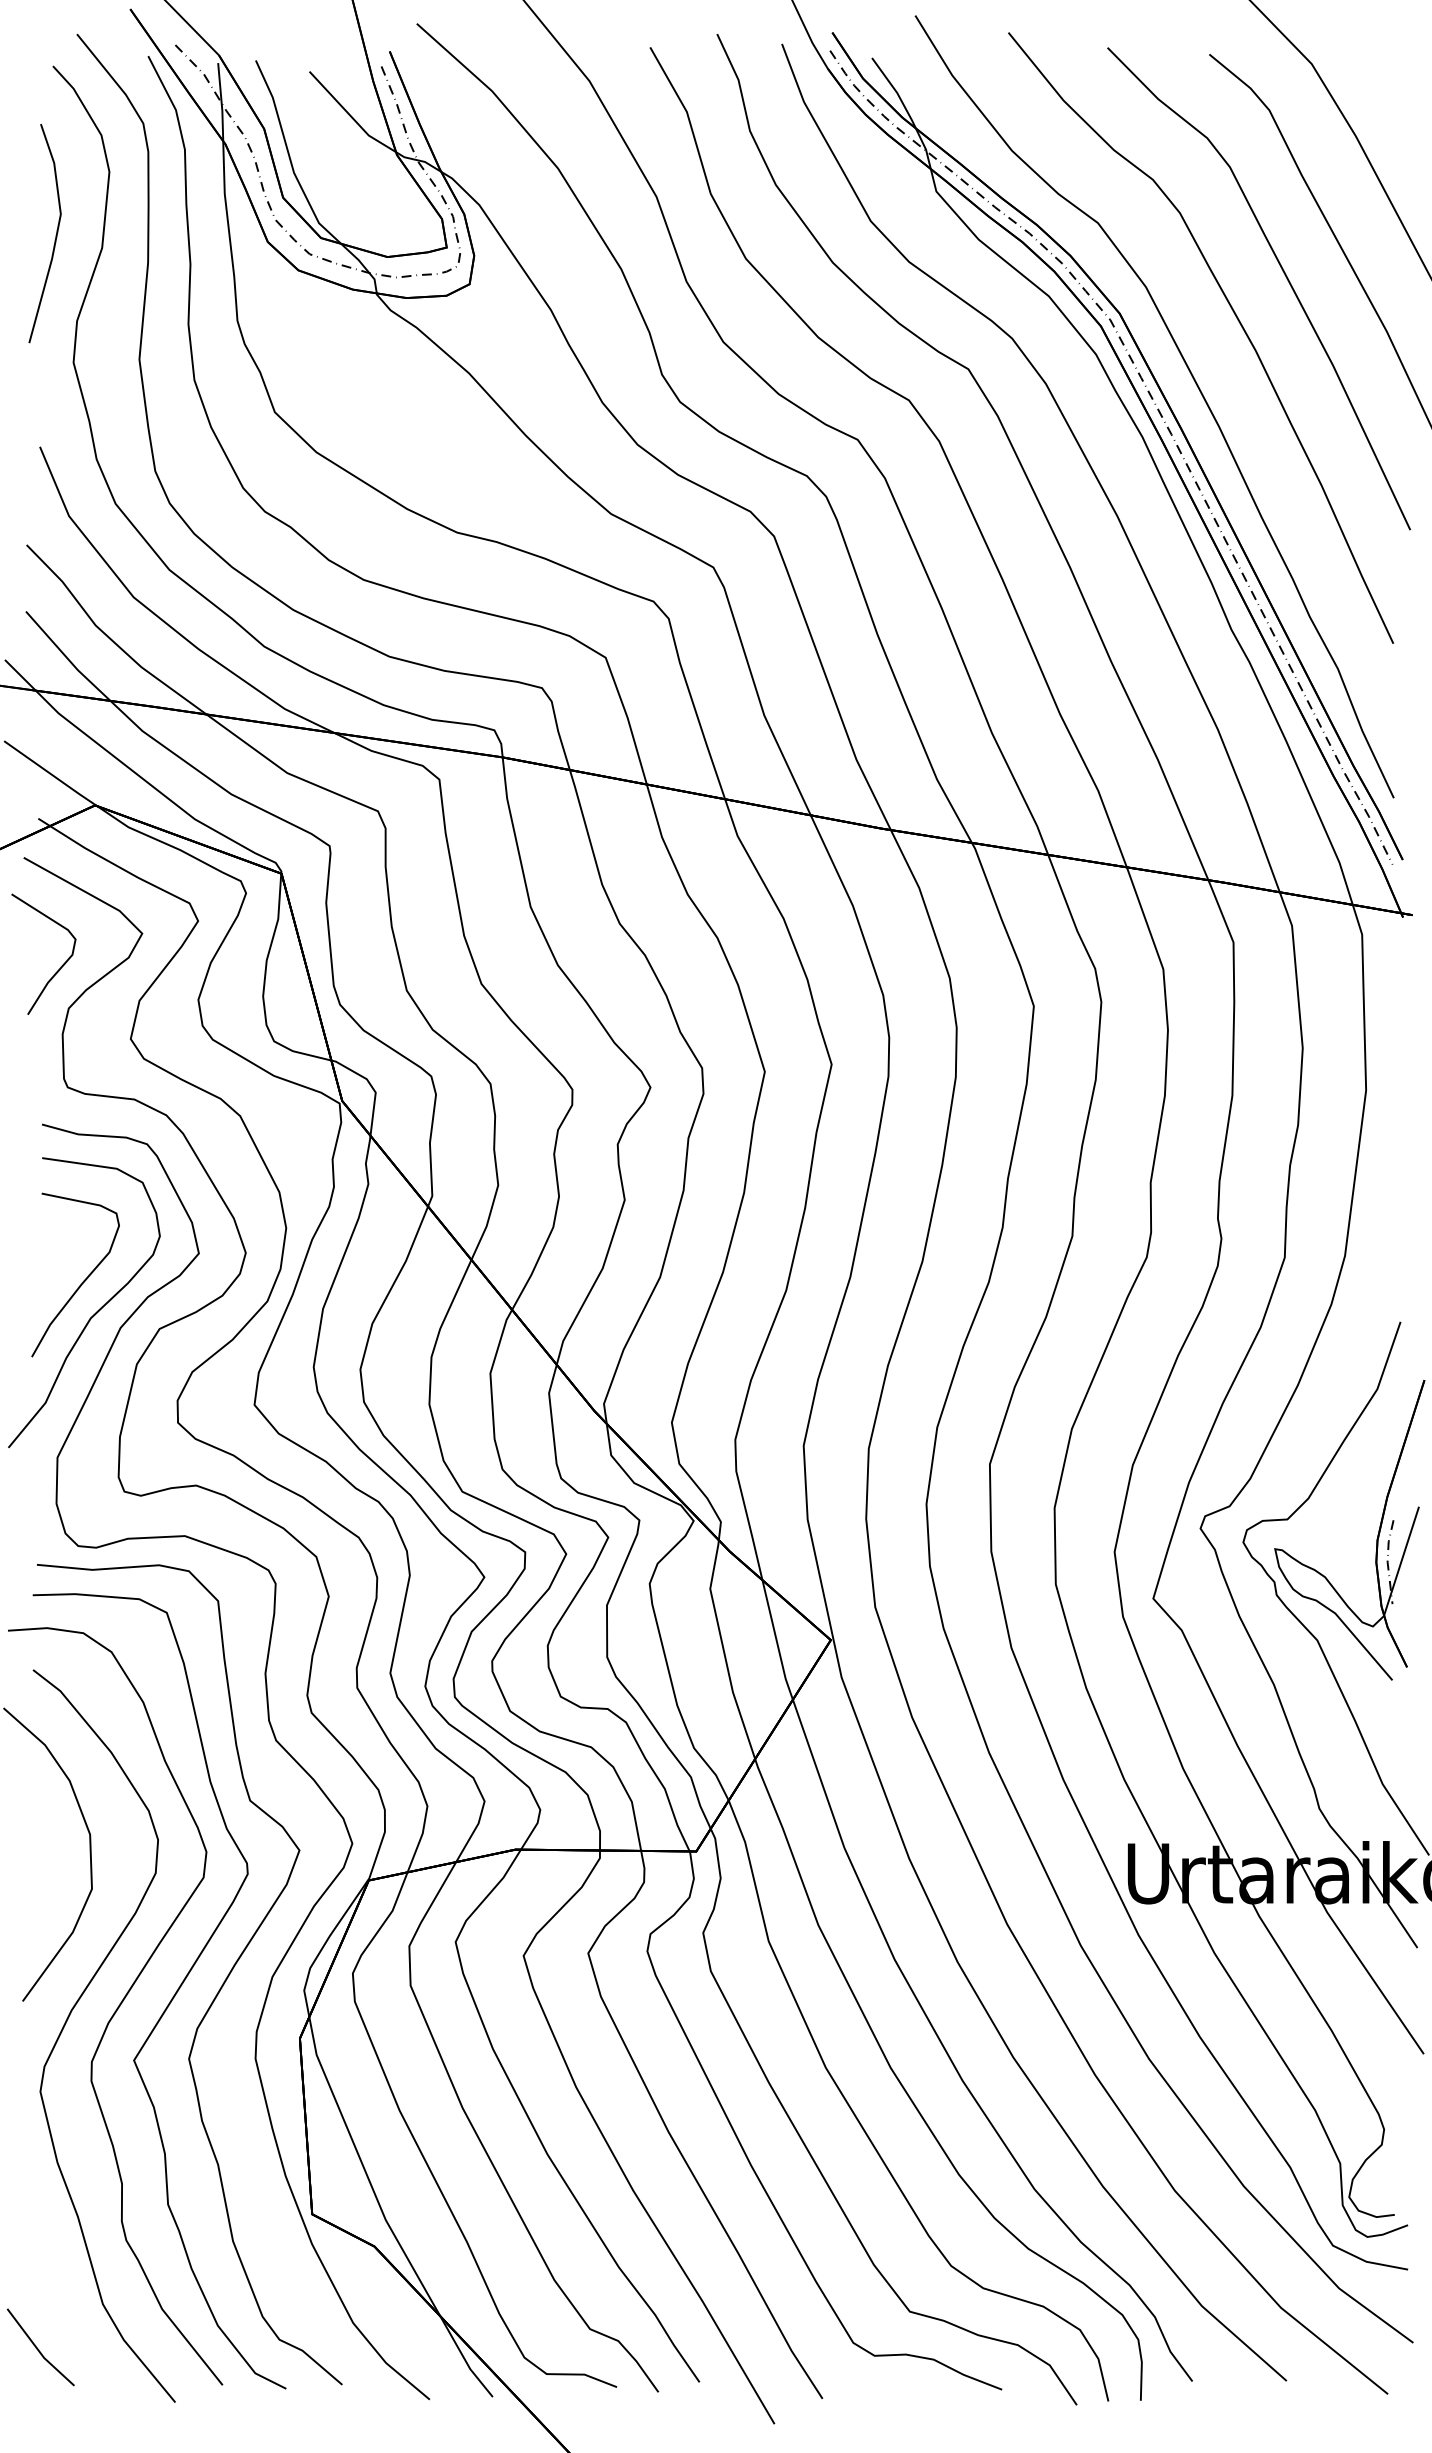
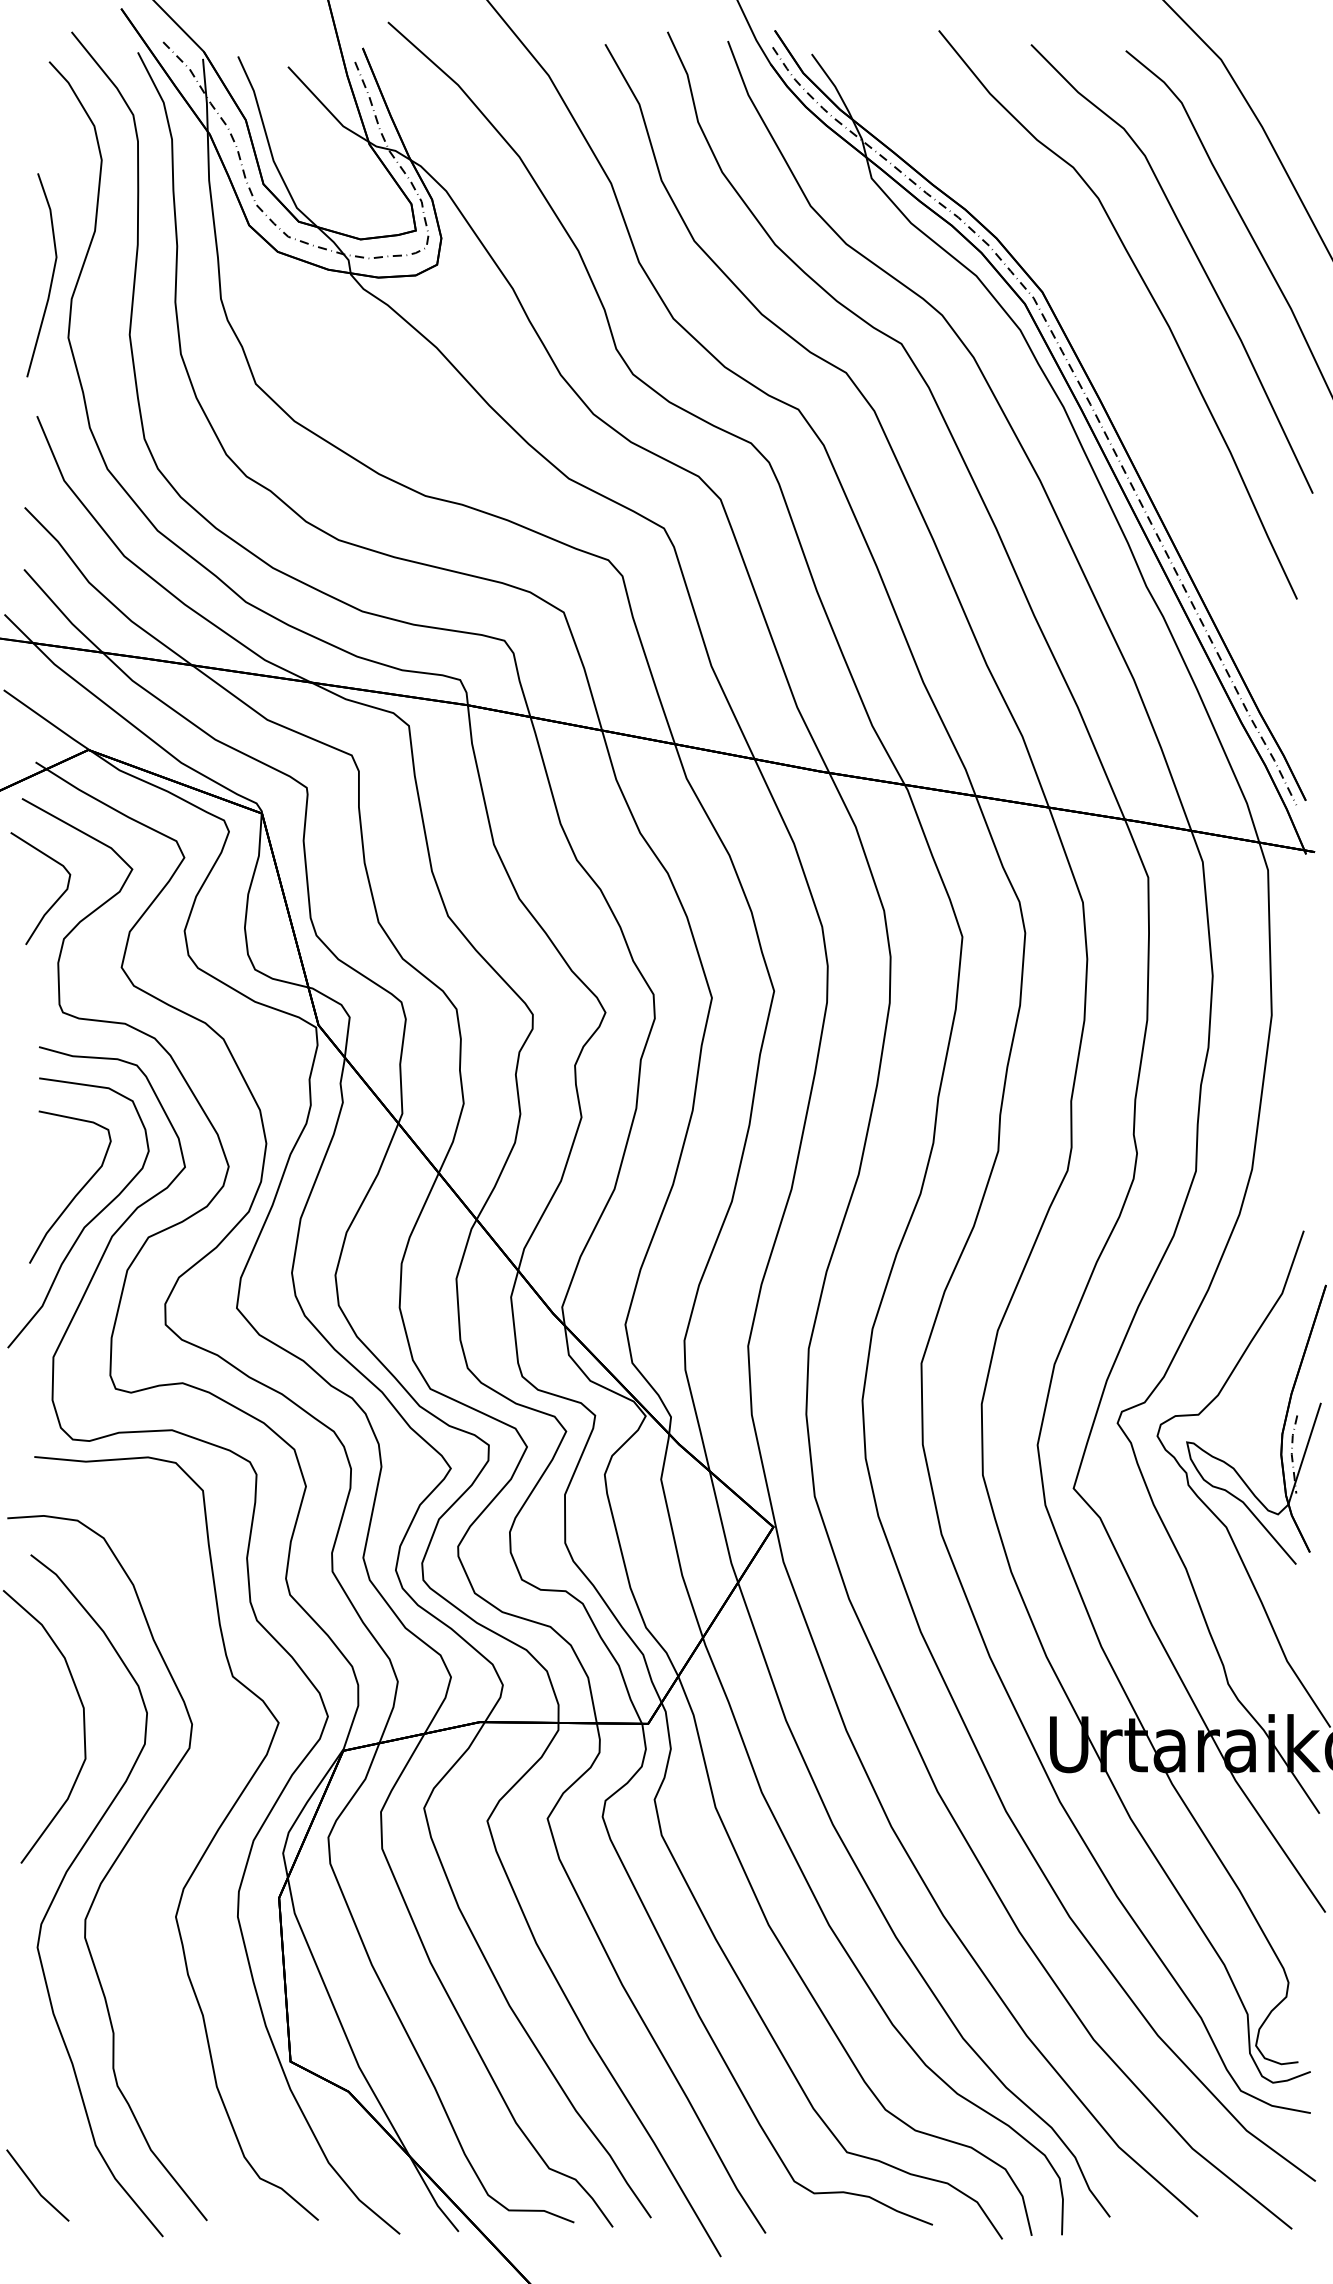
line: (55, 235) -> (51, 277), moved
curve: (1195, 384) -> (1112, 358), removed
curve: (171, 1998) -> (159, 1860), removed

